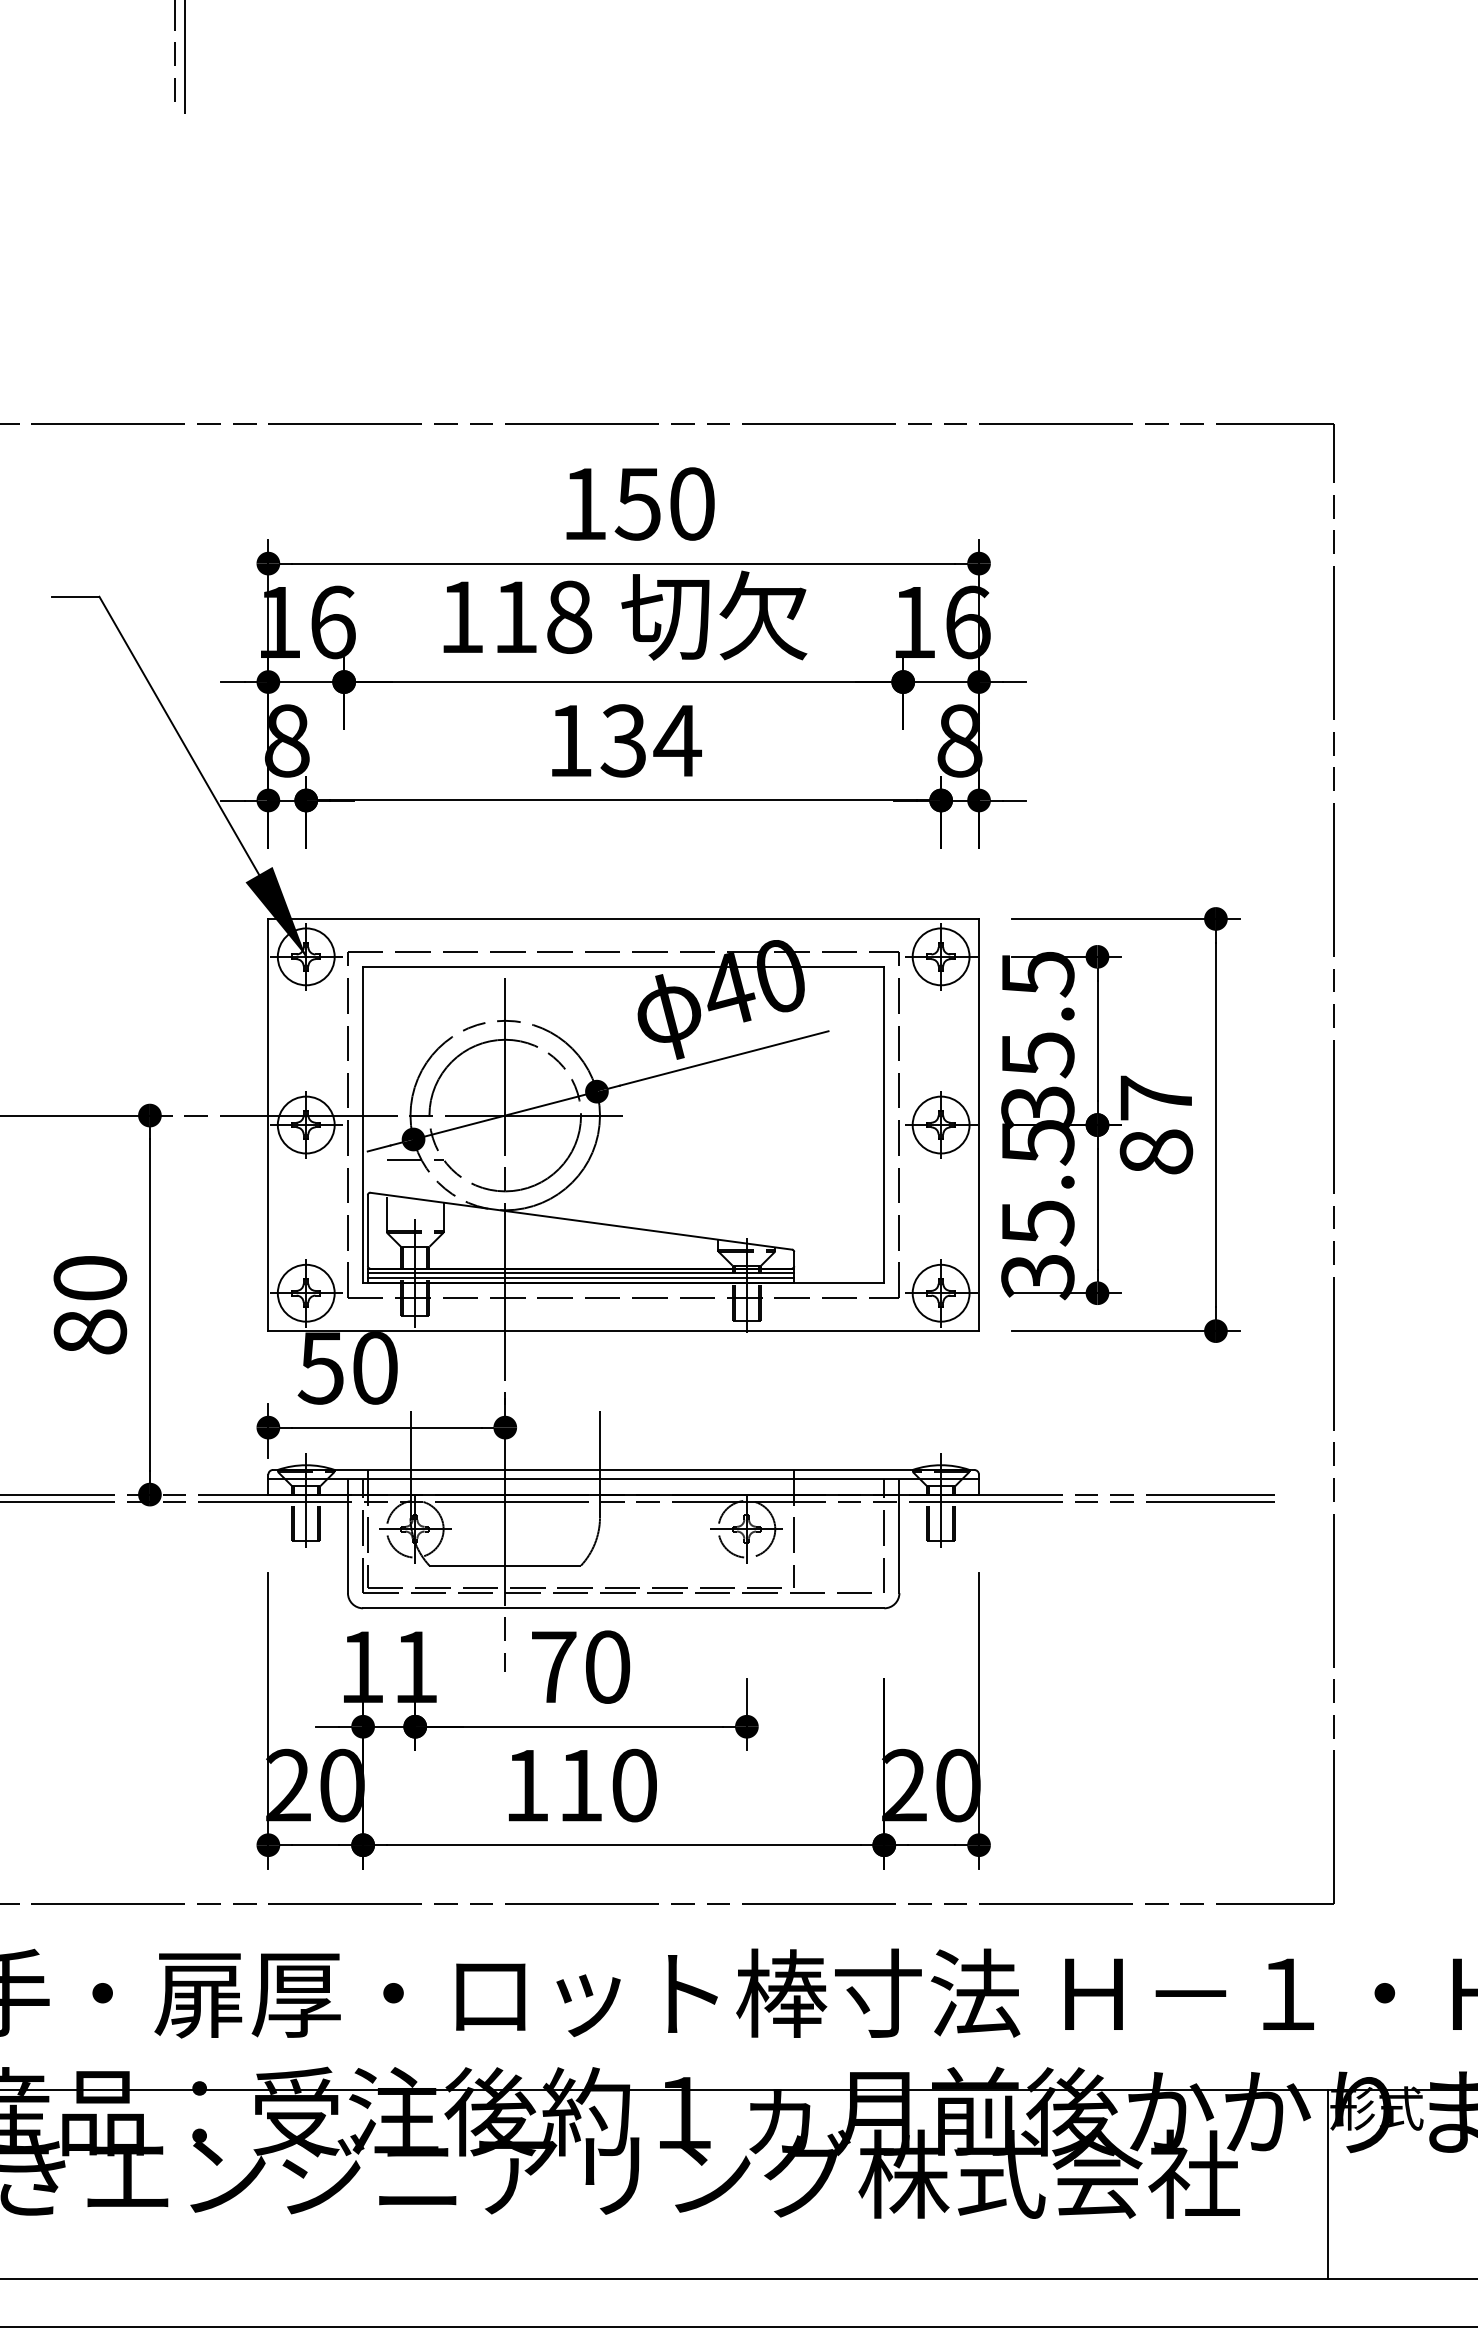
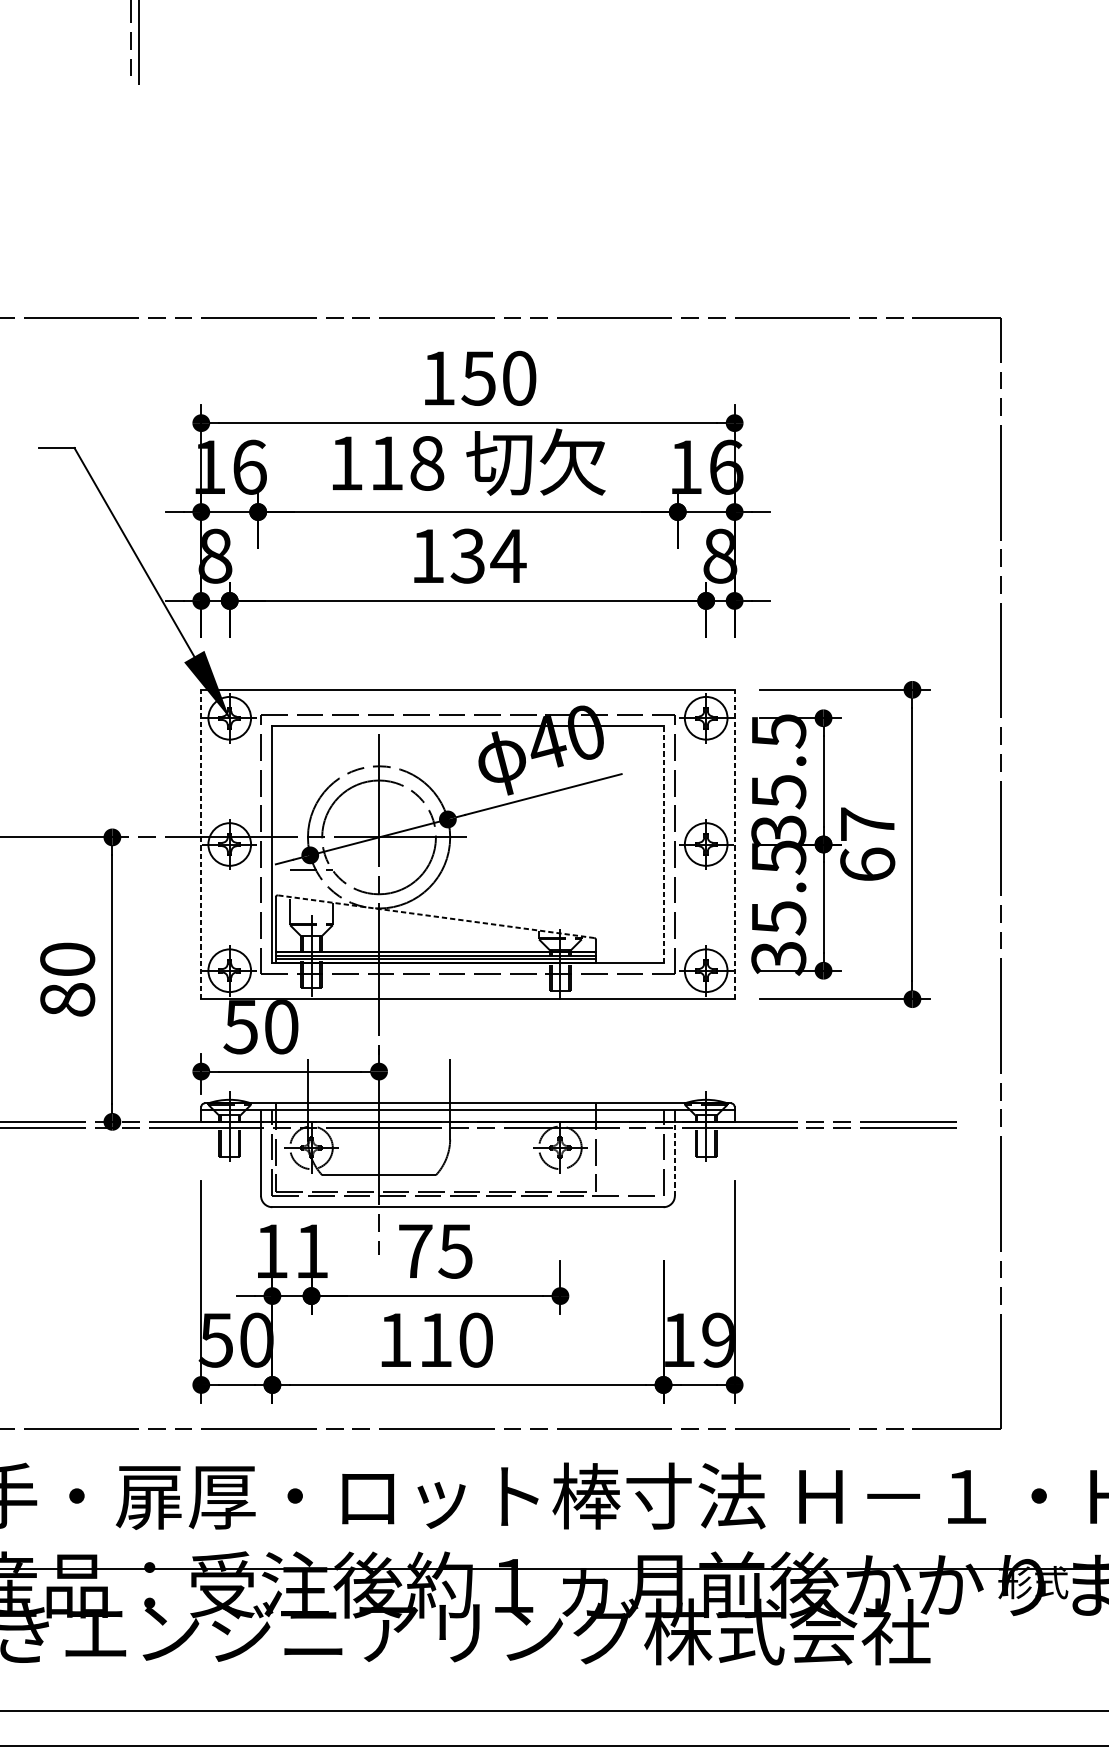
line: (268, 1124) -> (201, 844), solid -> dashed
line: (979, 1124) -> (734, 844), solid -> dashed
line: (884, 1125) -> (663, 844), solid -> dashed
text: (1156, 1151) -> (867, 864), 87 -> 67
line: (581, 1221) -> (436, 916), solid -> dashed
line: (899, 1543) -> (674, 1158), solid -> dashed
text: (606, 1666) -> (455, 1250), 70 -> 75
text: (287, 1785) -> (215, 1340), 20 -> 50
text: (931, 1785) -> (698, 1340), 20 -> 19
line: (1328, 2184) -> (996, 1639), removed

